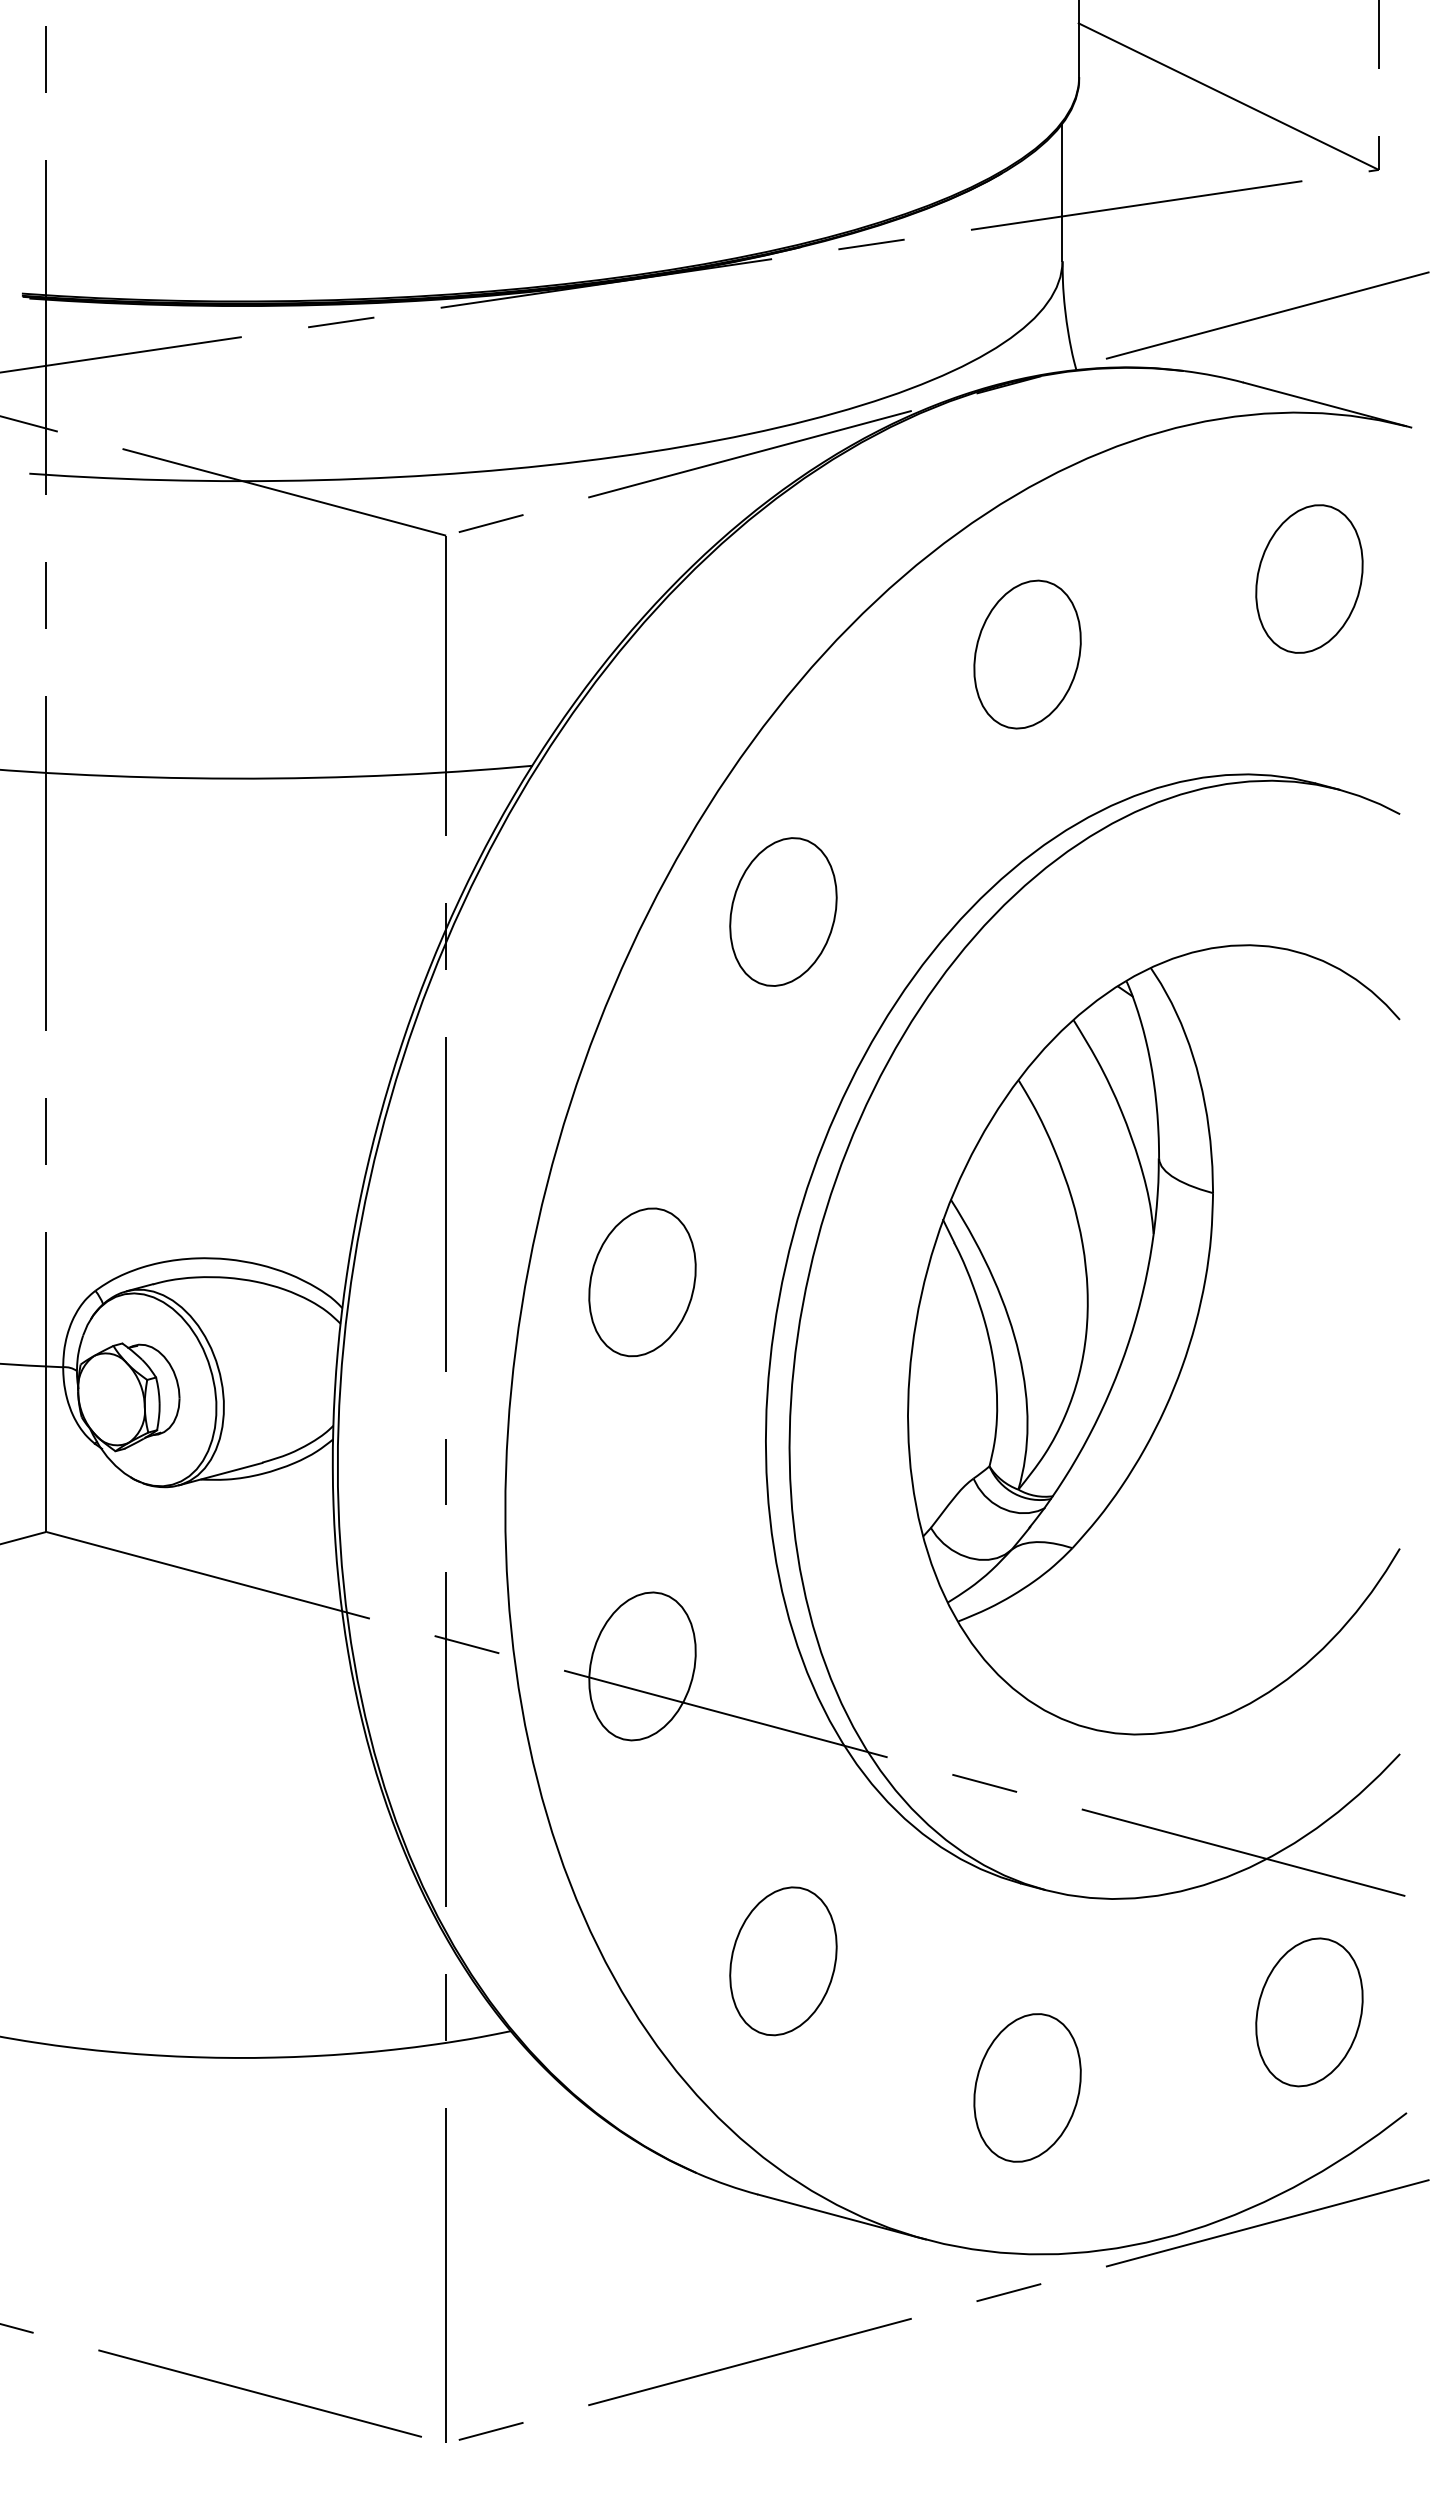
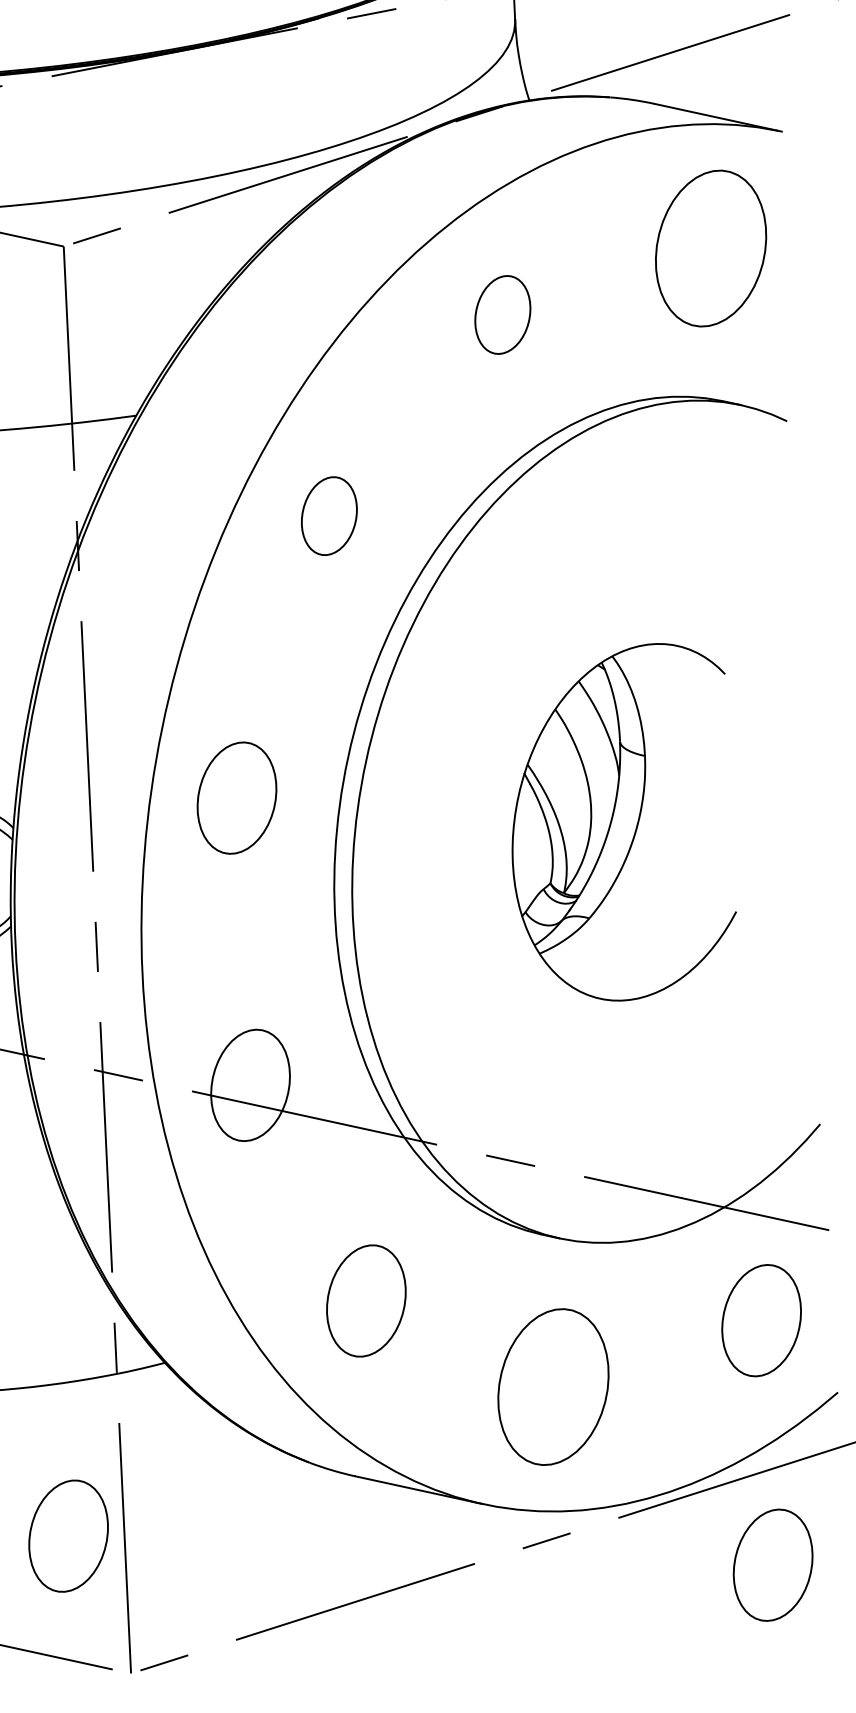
part: (1309, 578) -> (711, 248), size x1.4
part: (1027, 654) -> (502, 314), size x0.7
part: (783, 911) -> (329, 515), size x0.7
part: (1153, 1339) -> (621, 822), size x0.6
part: (1027, 2087) -> (553, 1386), size x1.4
part: (371, 2256) -> (68, 1536), added
part: (1309, 2339) -> (773, 1565), added

